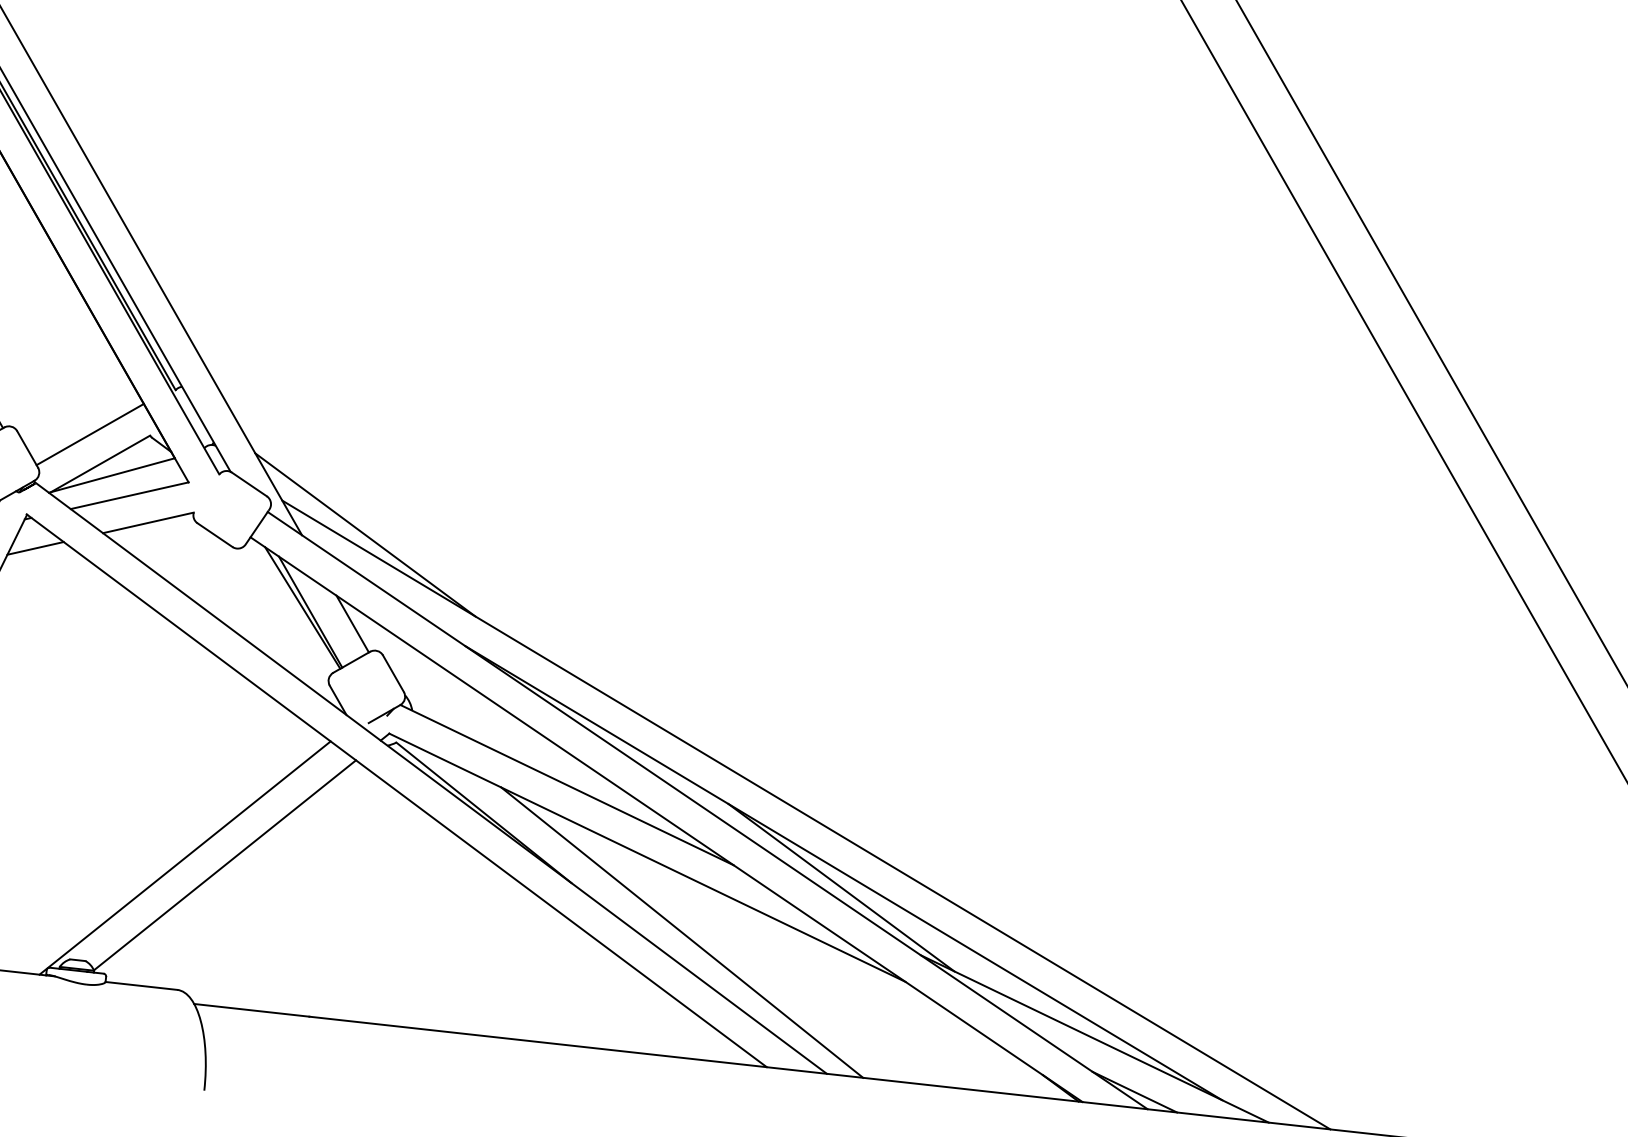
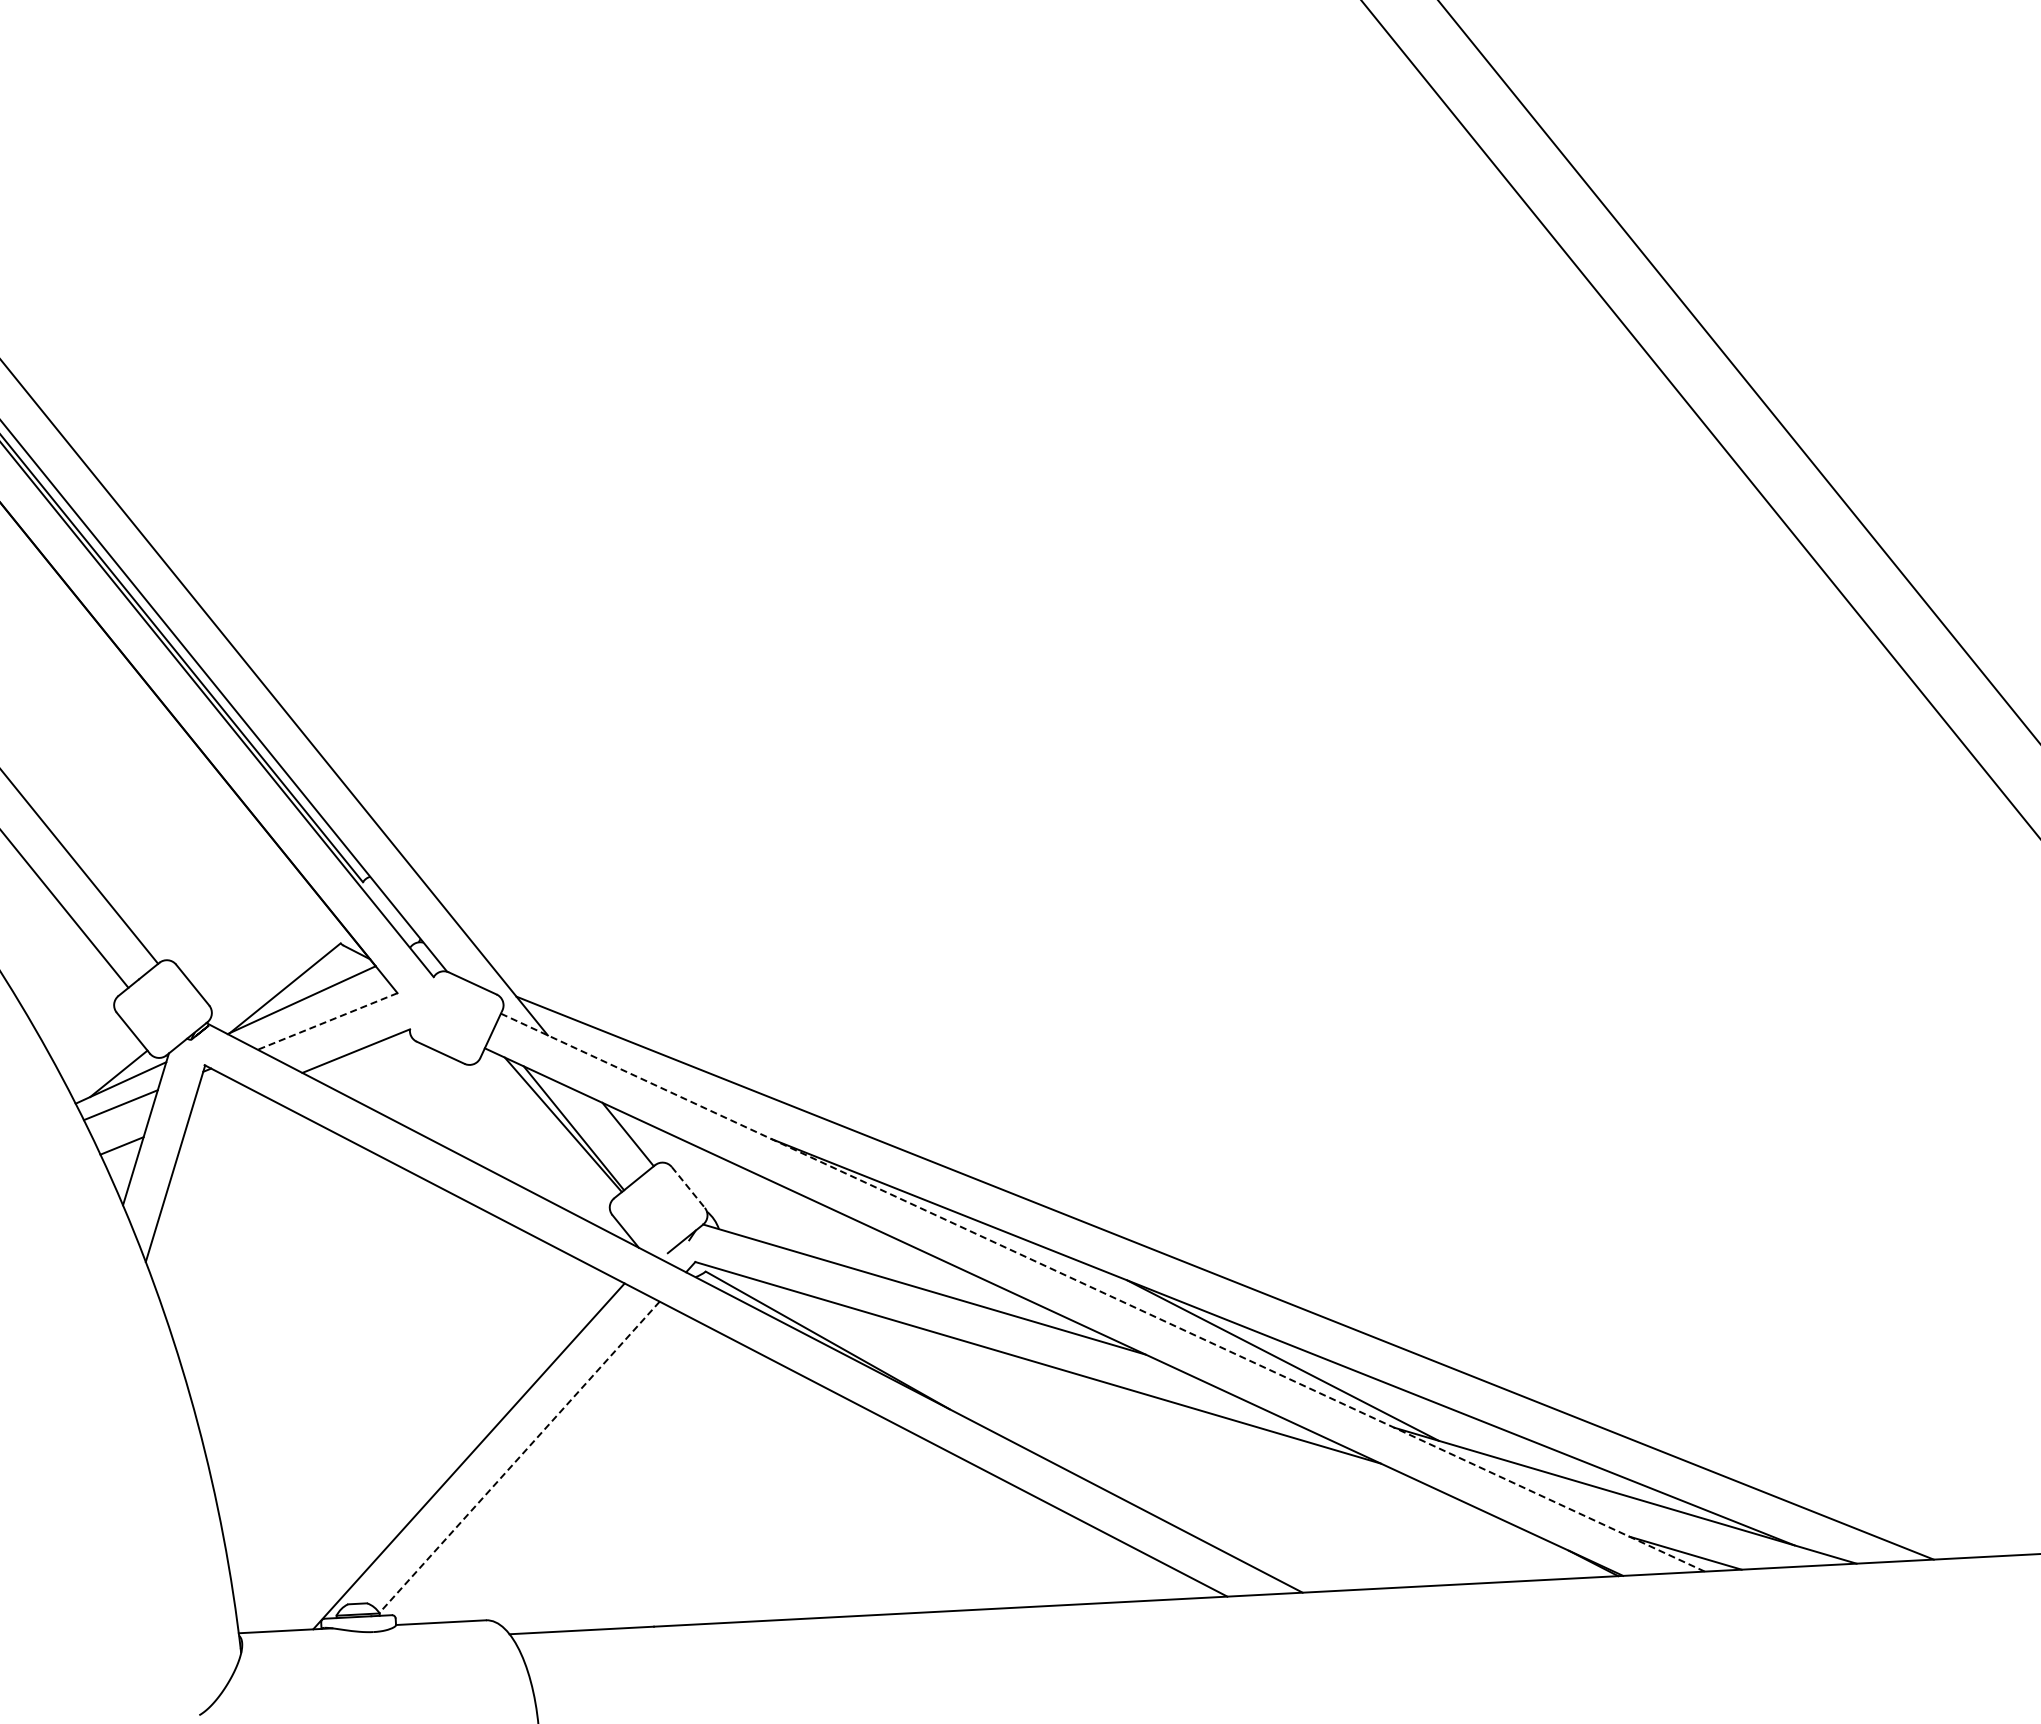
line: (90, 434) -> (266, 953), removed
line: (129, 495) -> (327, 1021), solid -> dashed
line: (365, 535) -> (625, 1022), removed
line: (35, 547) -> (222, 1104), removed
line: (393, 673) -> (688, 1187), solid -> dashed
line: (708, 810) -> (1103, 1292), solid -> dashed
line: (224, 865) -> (519, 1457), solid -> dashed
line: (681, 932) -> (1095, 1447), removed

